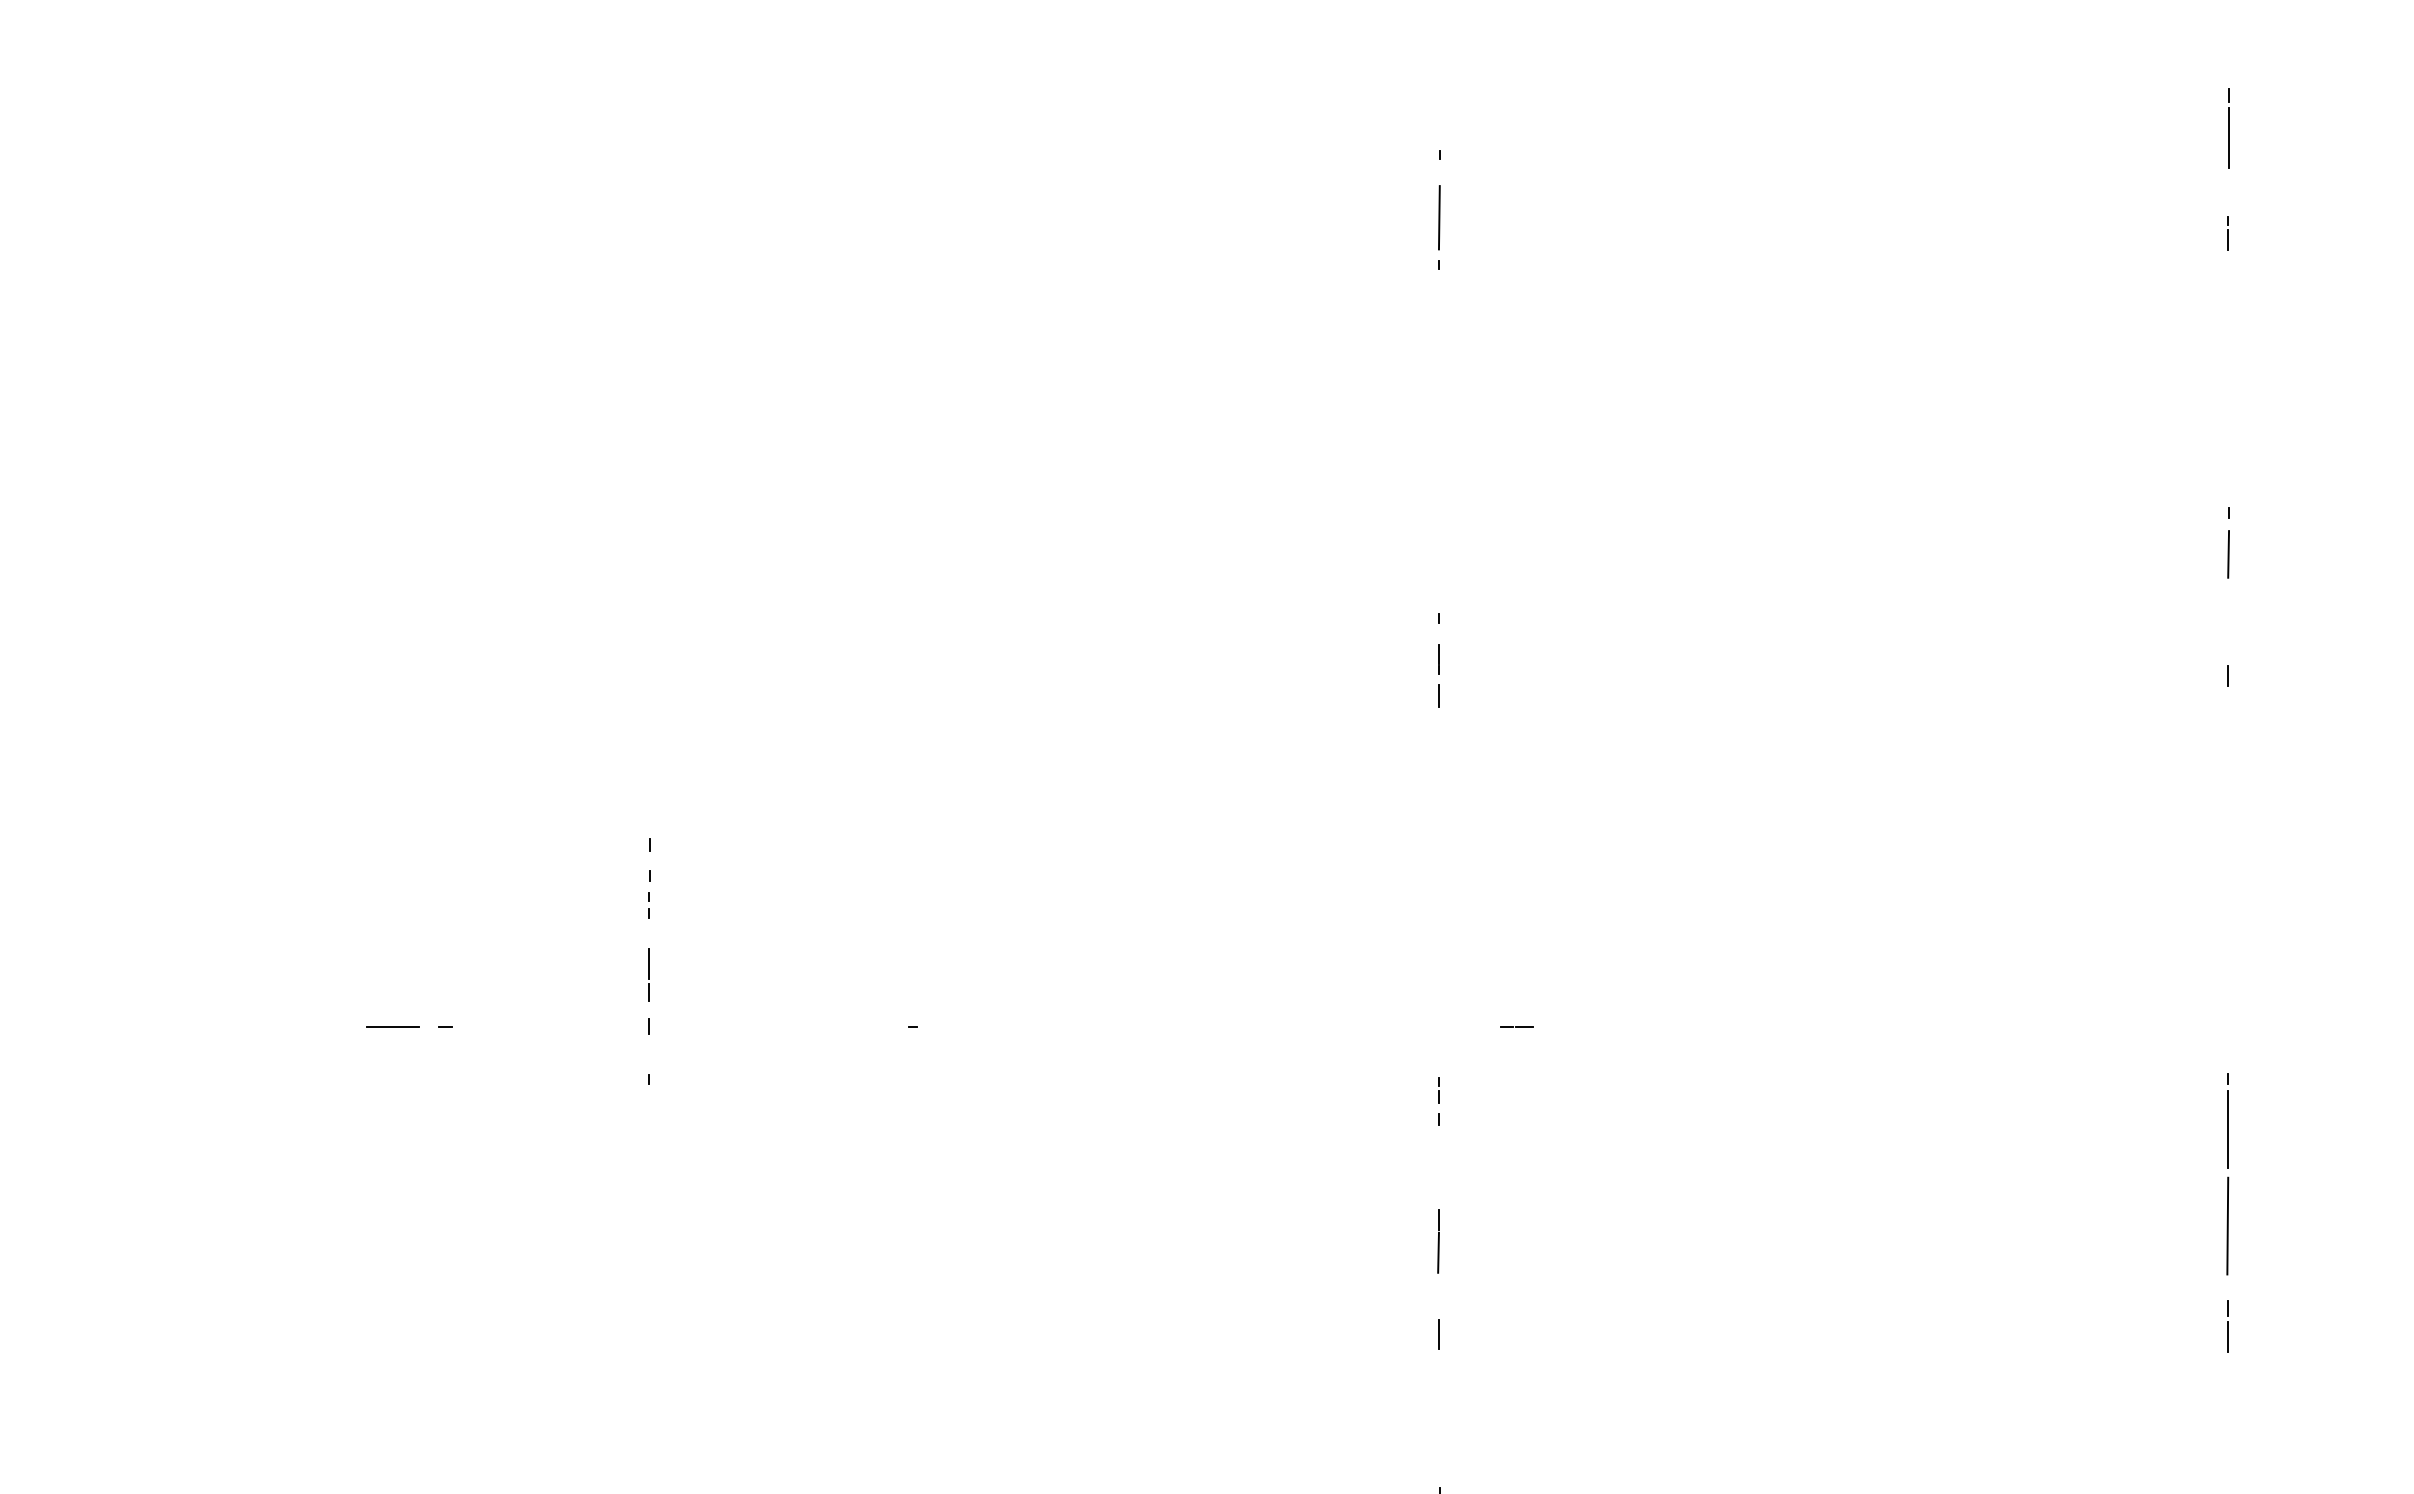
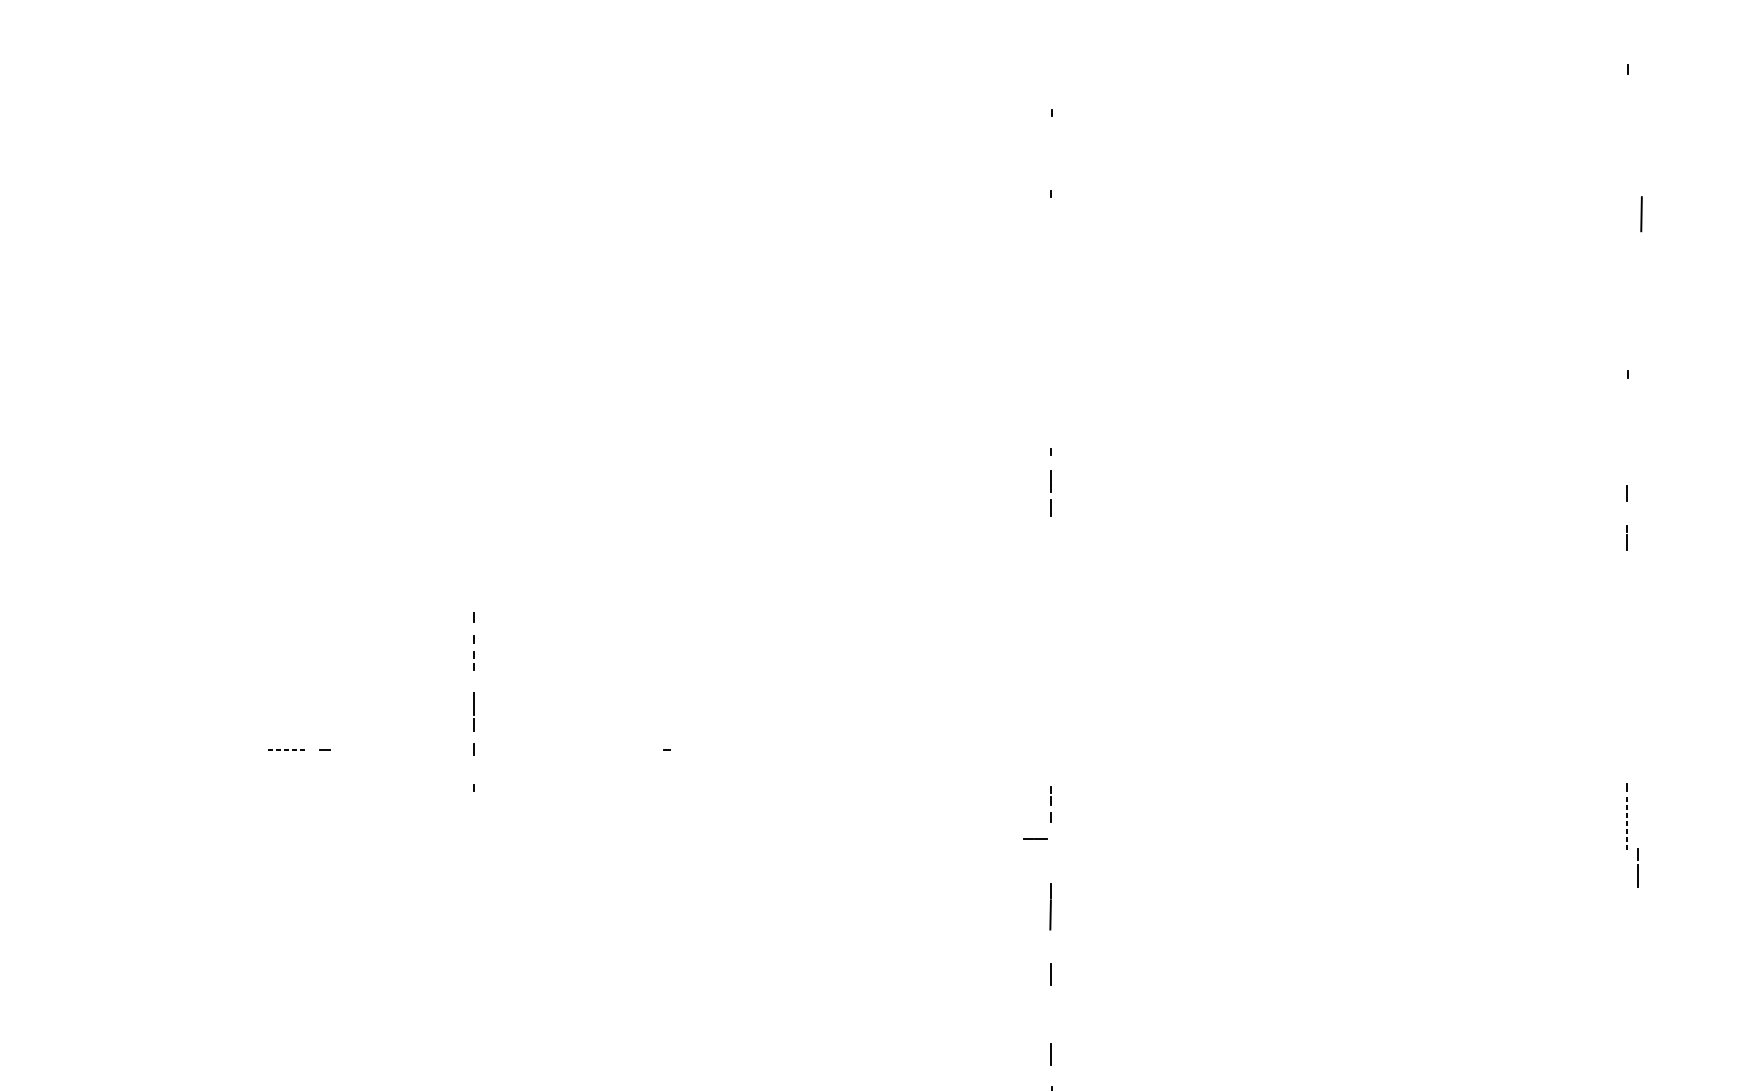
line: (2229, 137) -> (1628, 100), removed
line: (1439, 217) -> (1051, 158), removed
line: (2227, 233) -> (1626, 537), moved
line: (2228, 554) -> (1641, 214), moved
line: (393, 1026) -> (287, 749), solid -> dashed
line: (1516, 1026) -> (1035, 838), moved
line: (2228, 1129) -> (1627, 824), solid -> dashed
line: (2227, 1225) -> (1626, 894), removed
line: (2227, 1326) -> (1637, 867), moved
line: (1438, 1443) -> (1050, 1054), added

